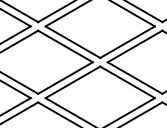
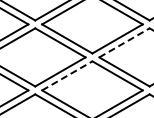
line: (135, 46) -> (124, 42), solid -> dashed
line: (73, 81) -> (67, 75), solid -> dashed

